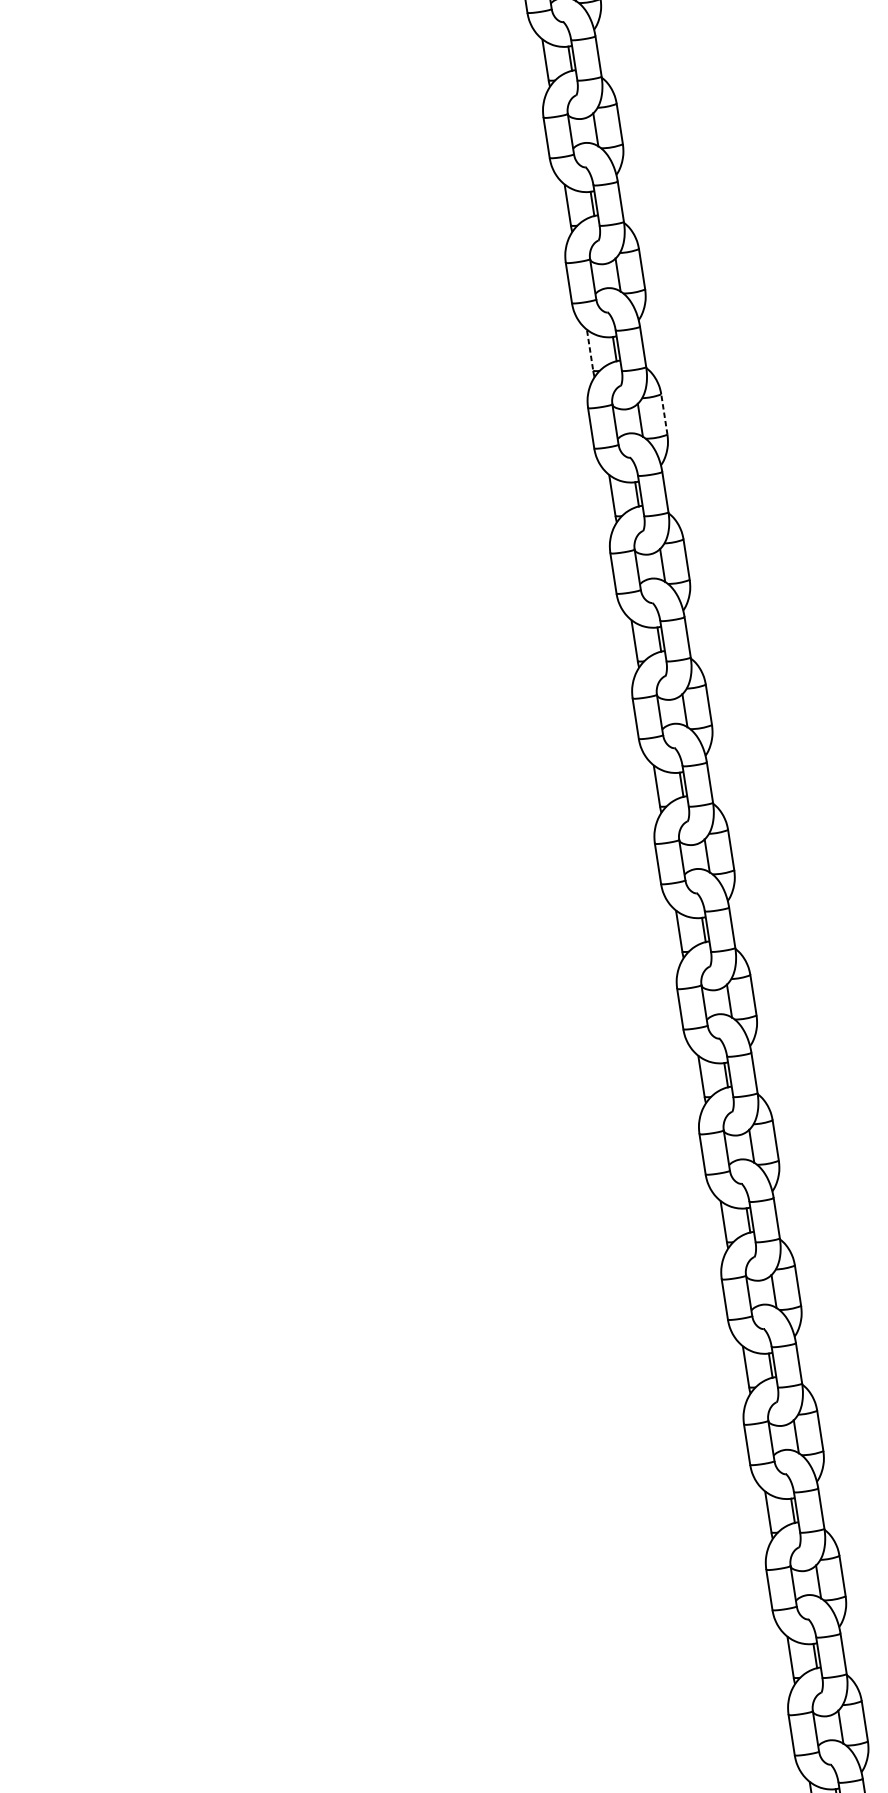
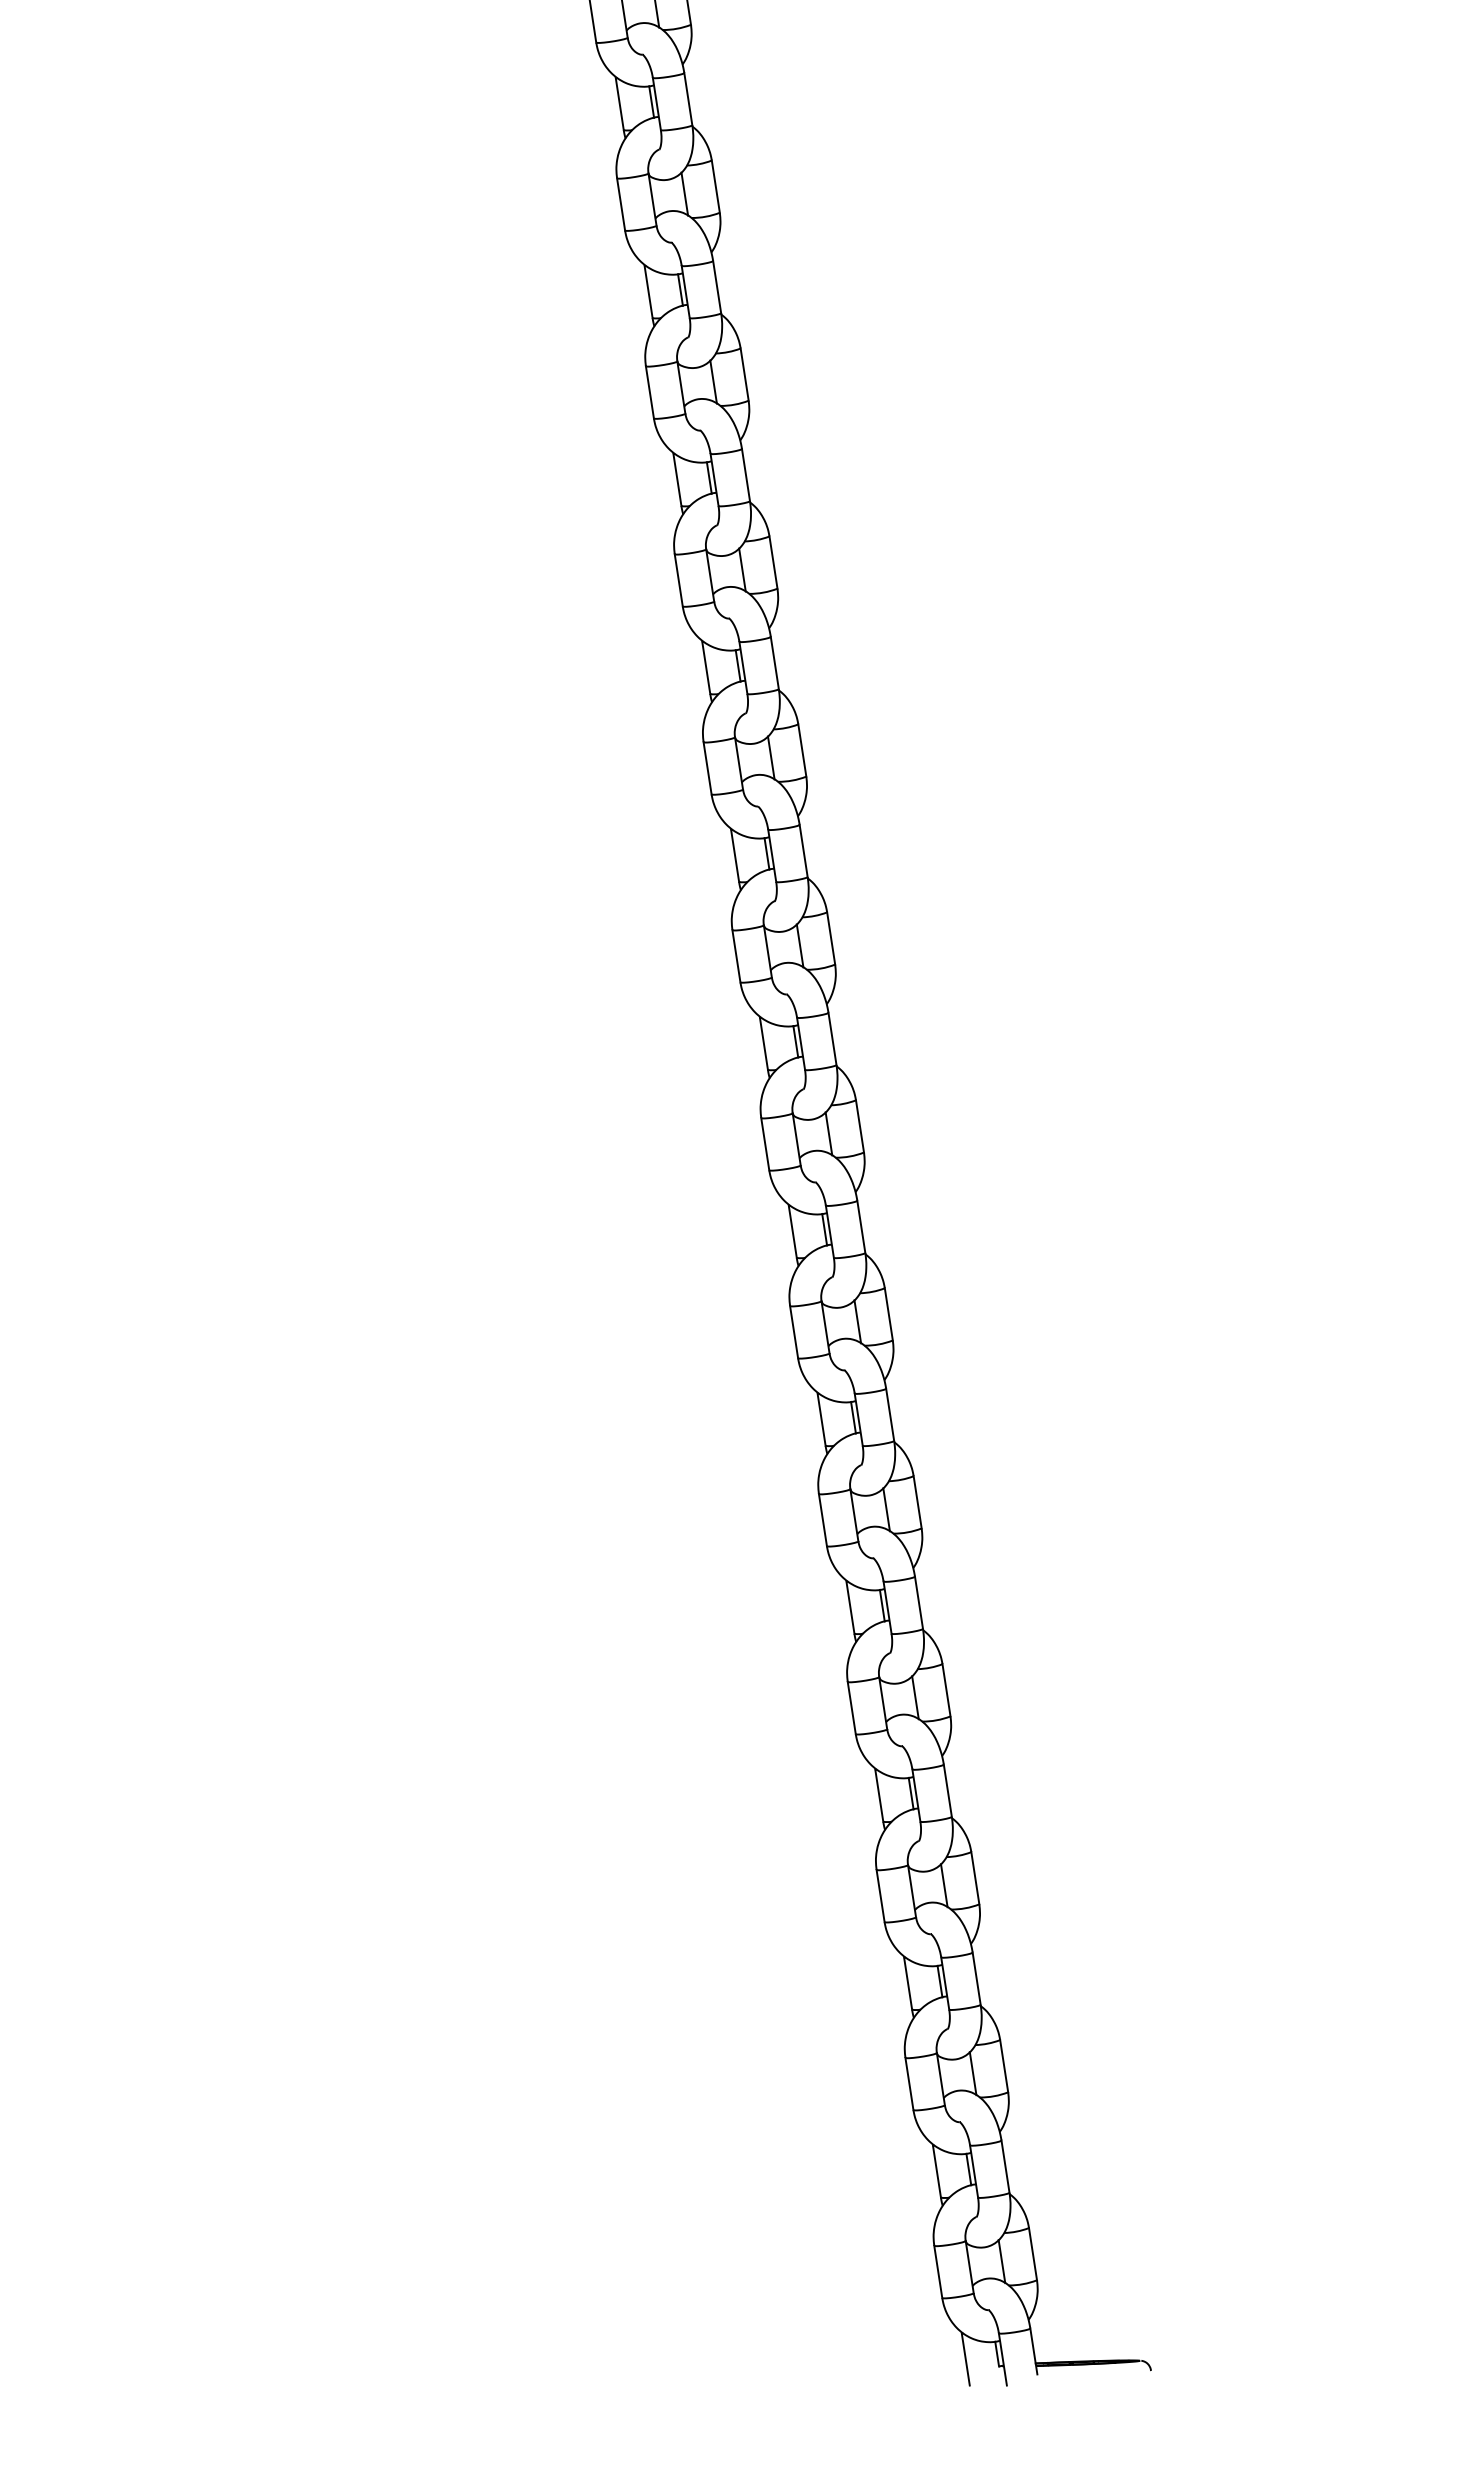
line: (590, 351) -> (677, 480), dashed -> solid
line: (664, 414) -> (773, 562), dashed -> solid

